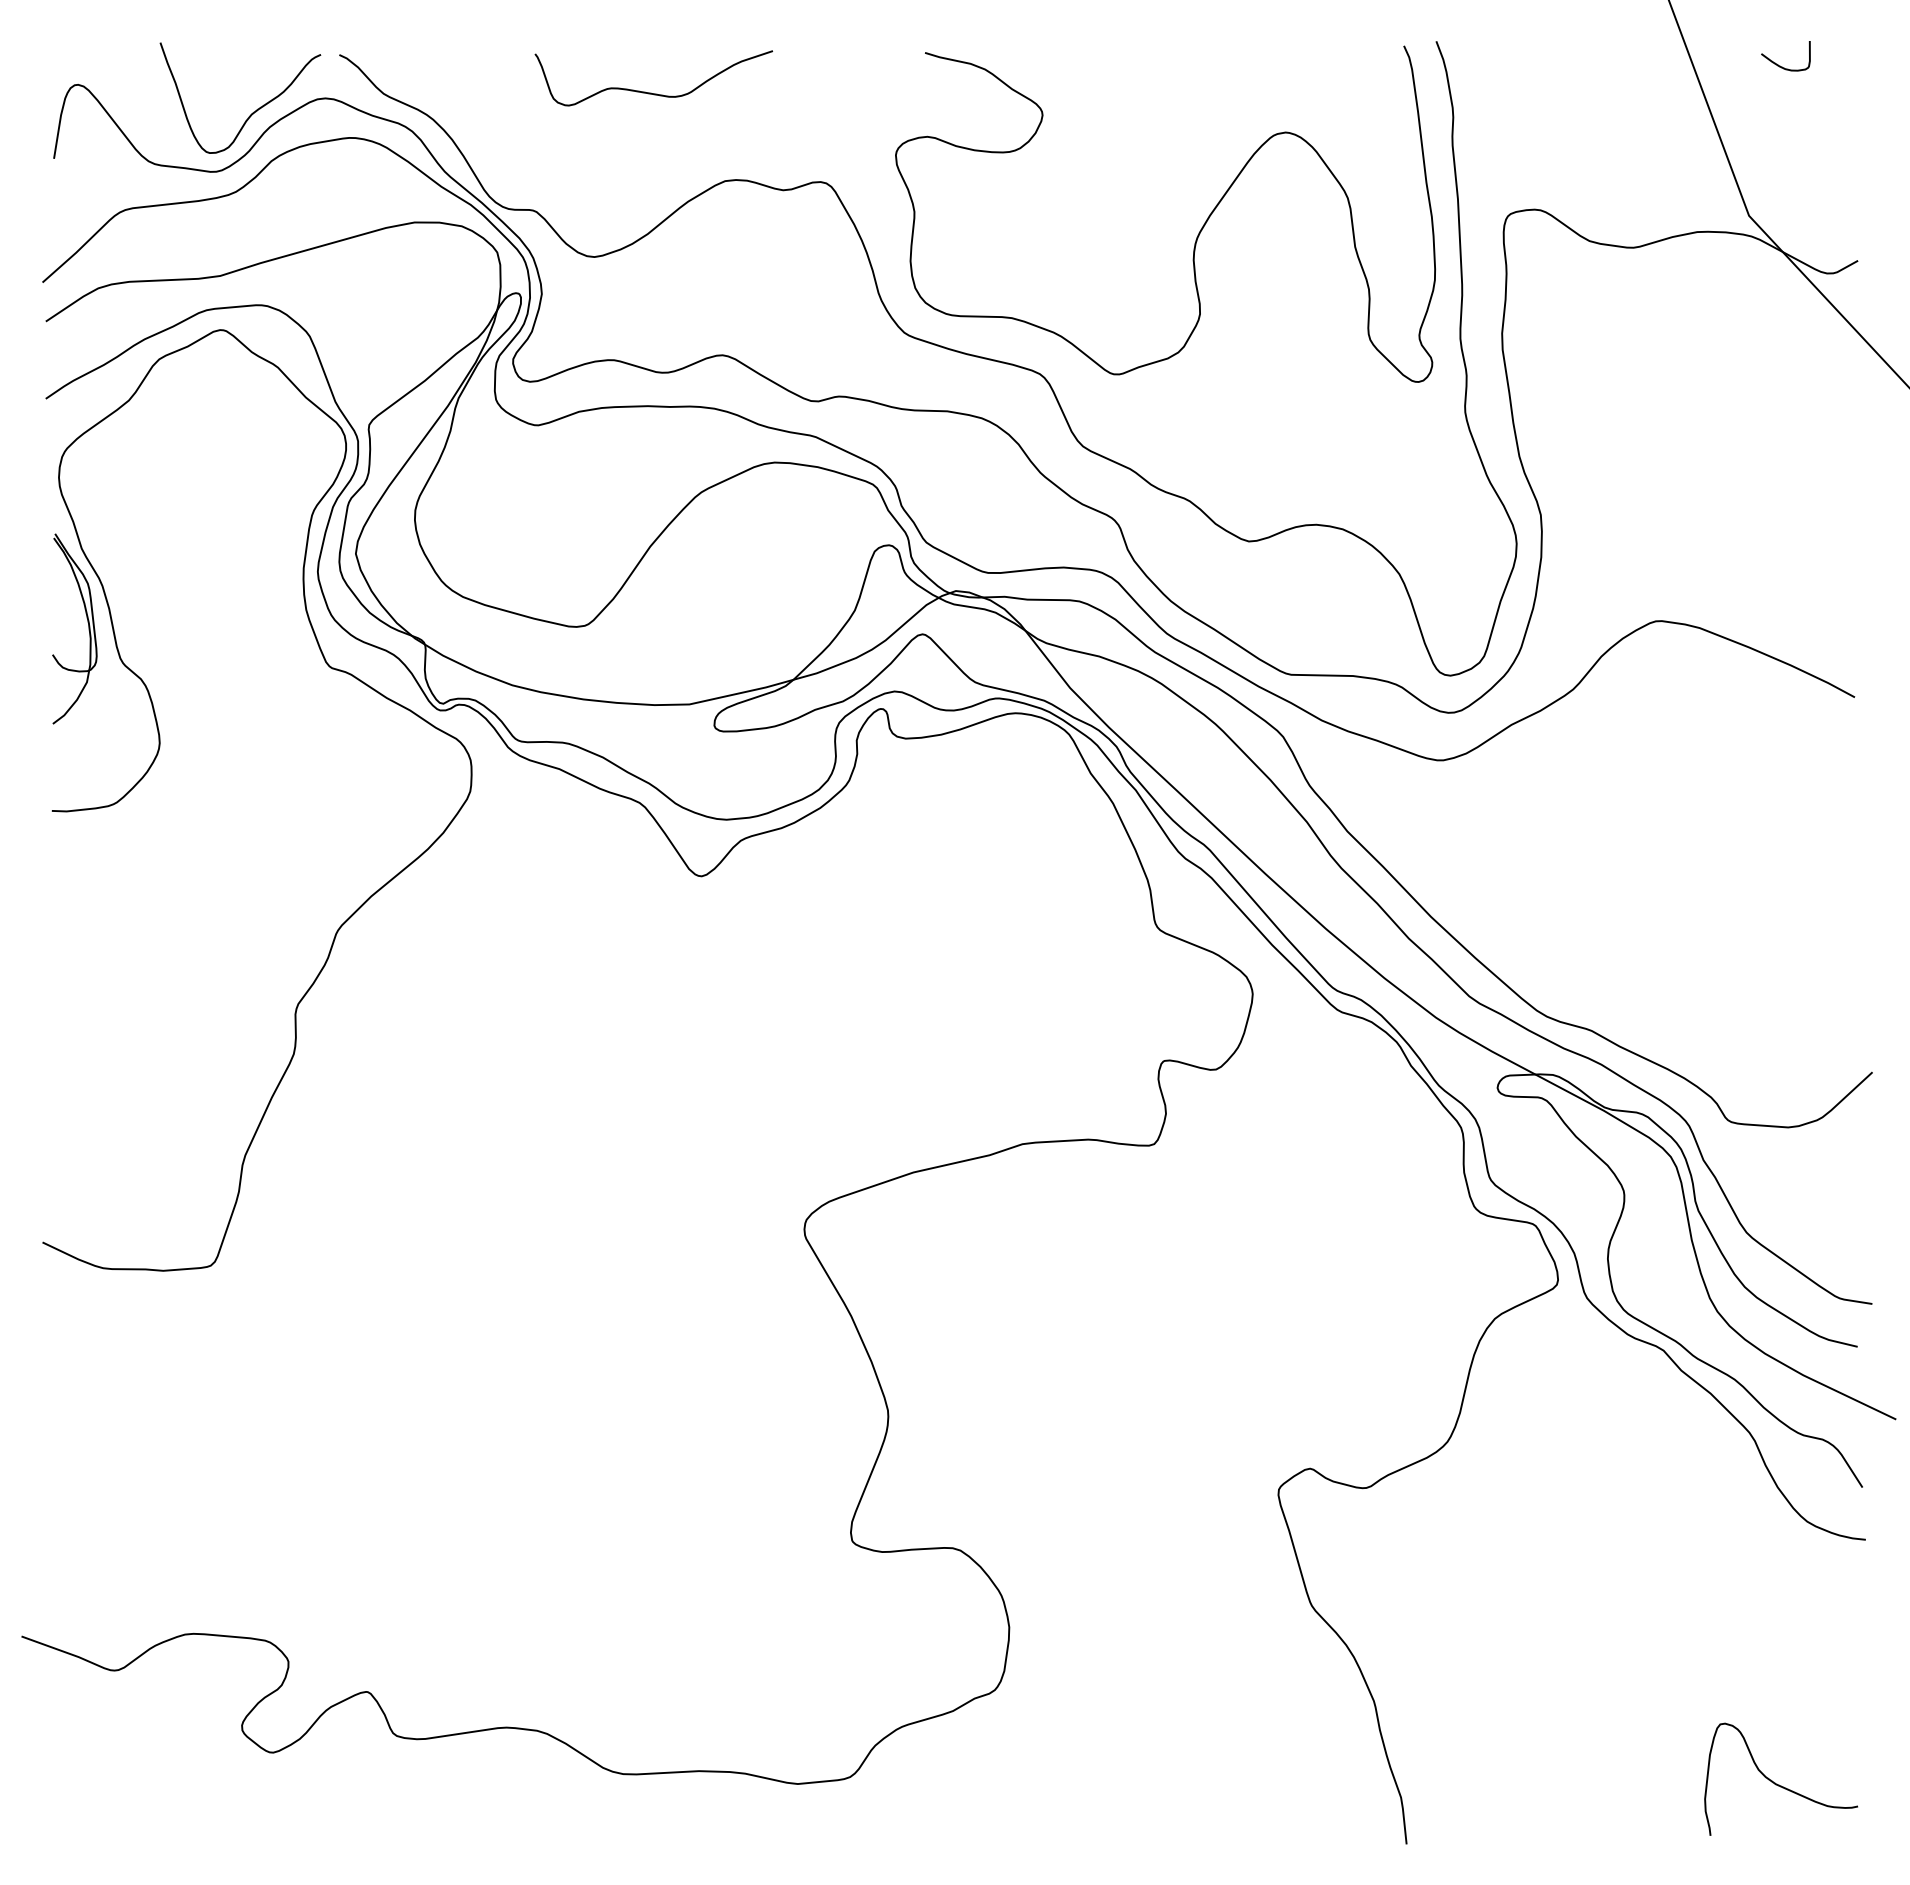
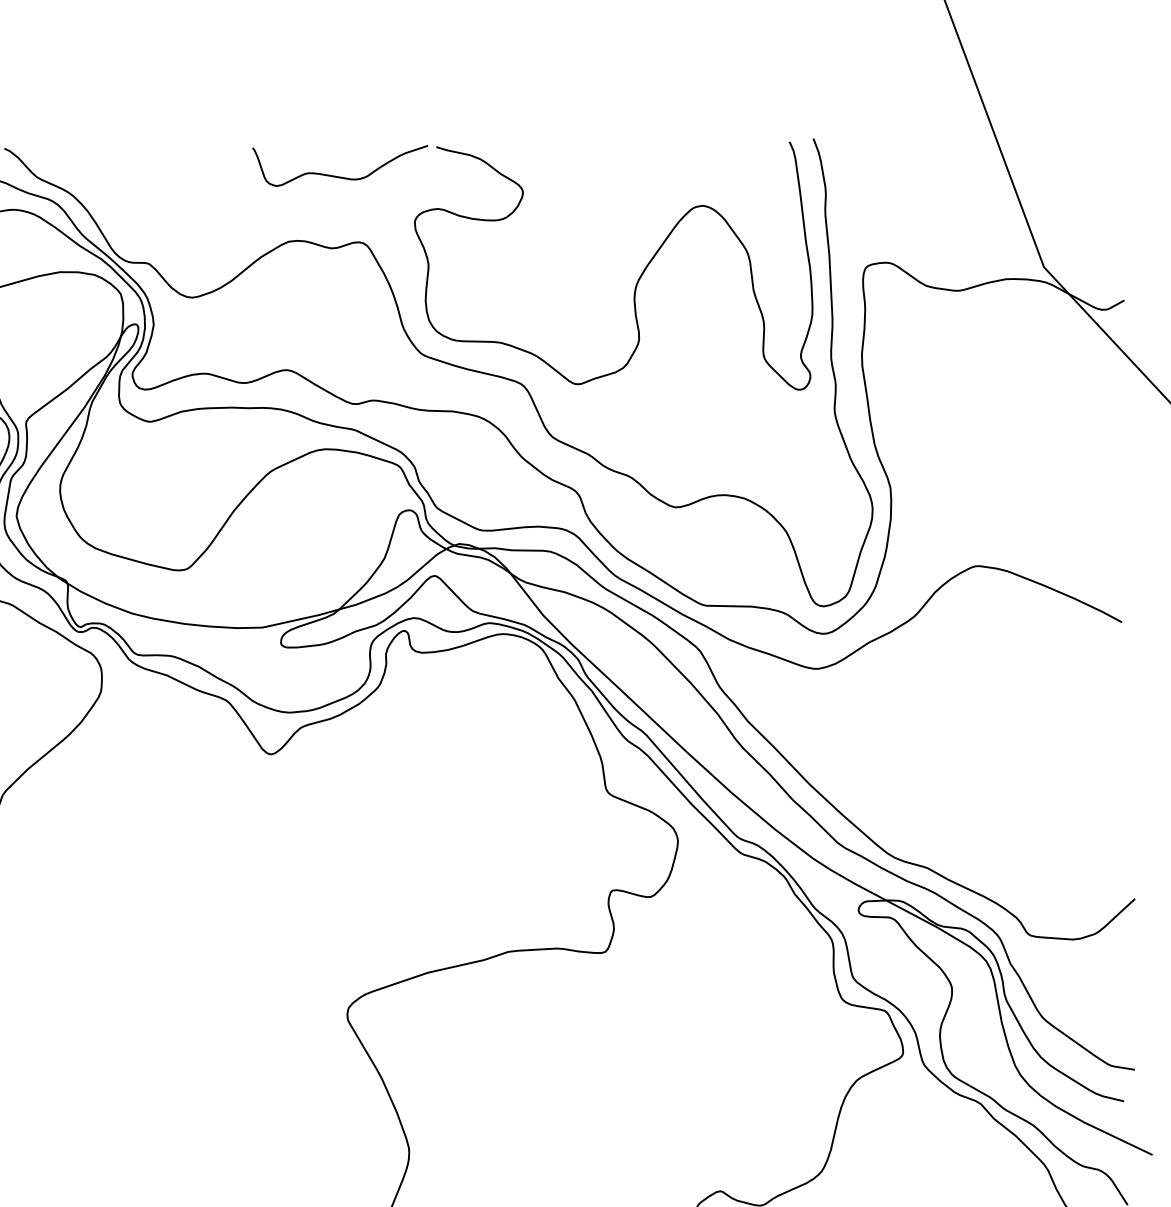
curve: (1780, 65) -> (1067, 156), removed
curve: (651, 92) -> (338, 176), moved

